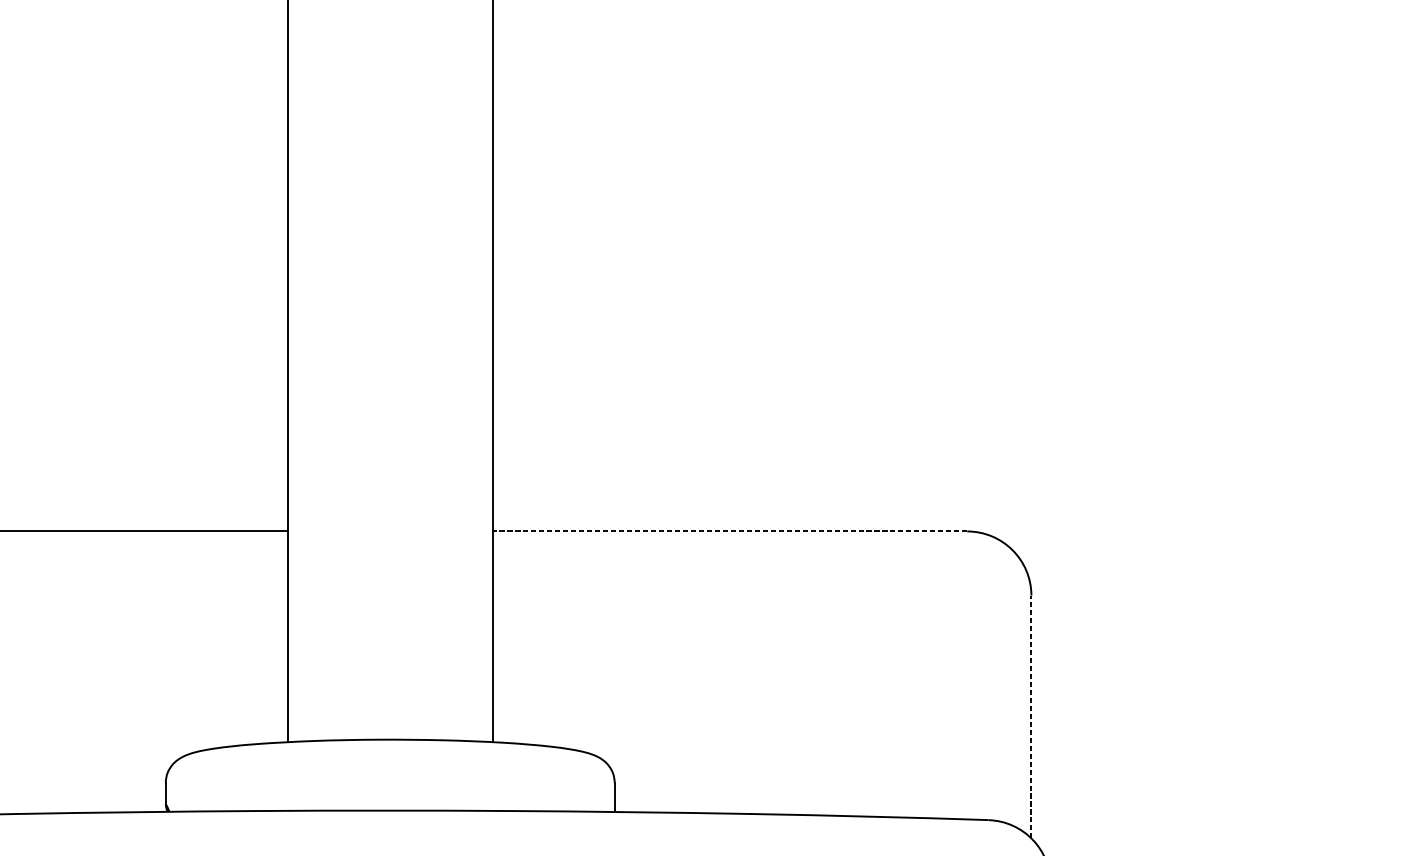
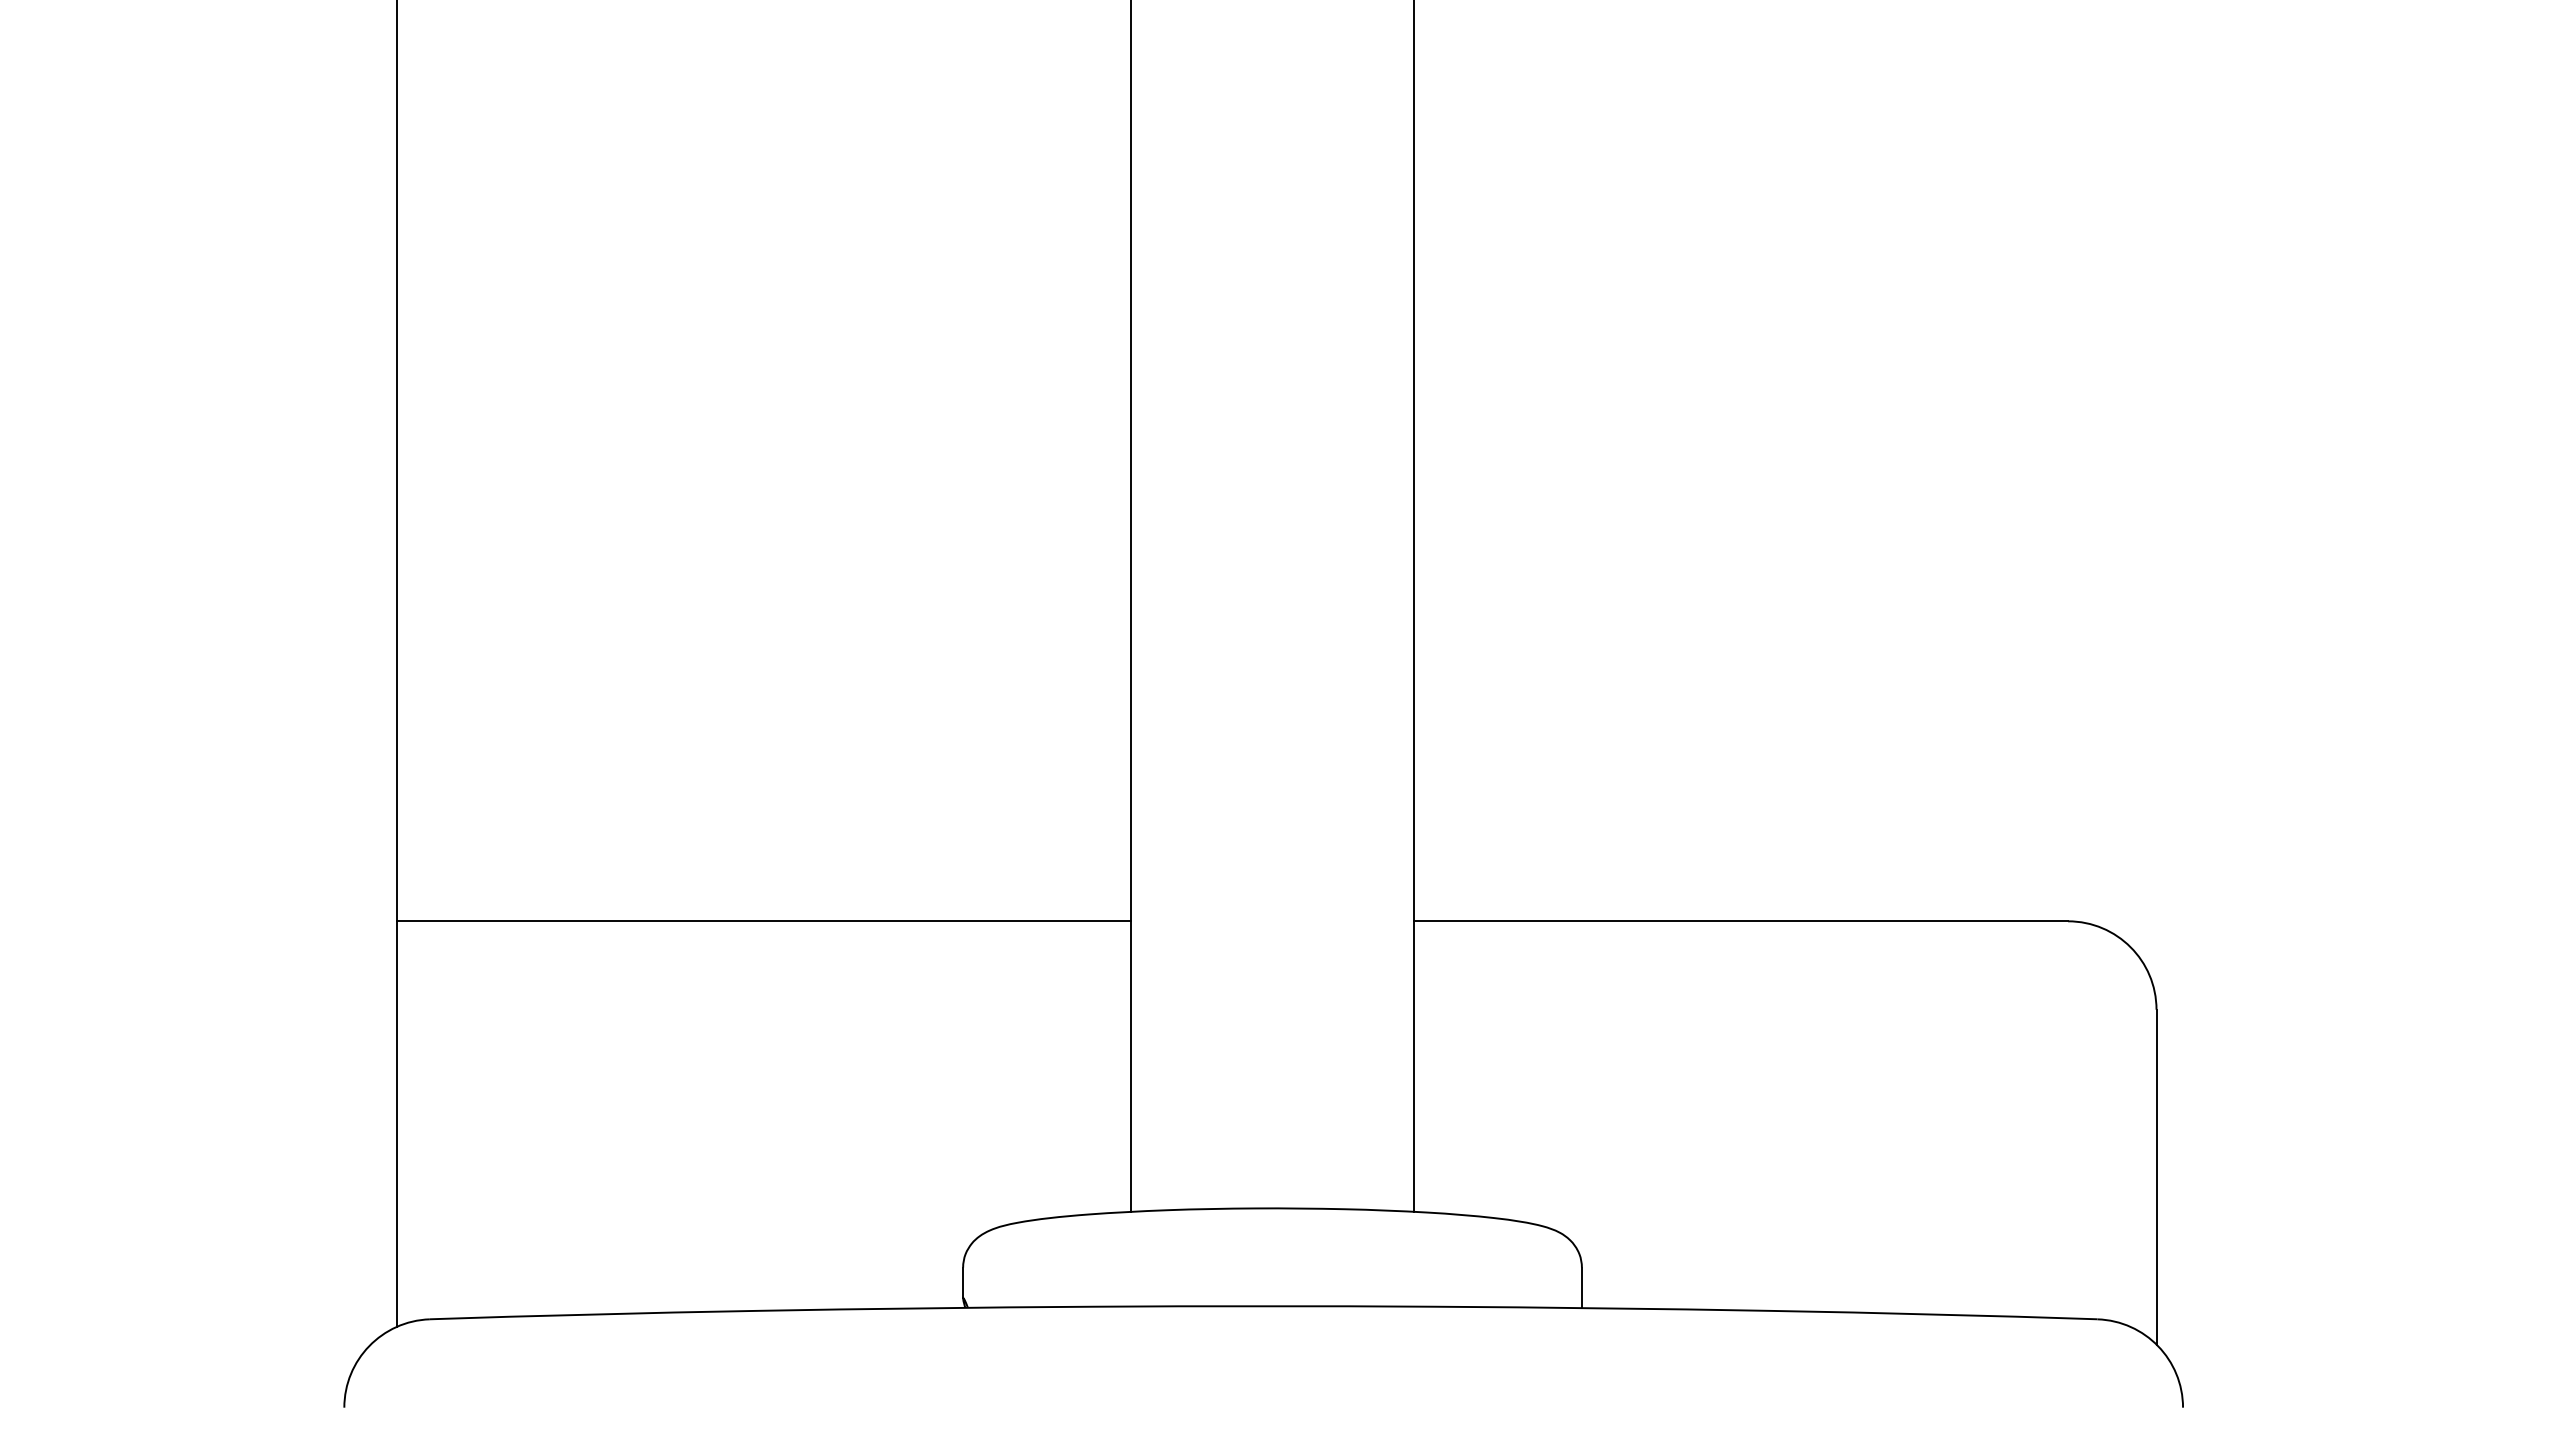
line: (729, 531) -> (1740, 921), dashed -> solid
line: (1031, 716) -> (2156, 1176), dashed -> solid

